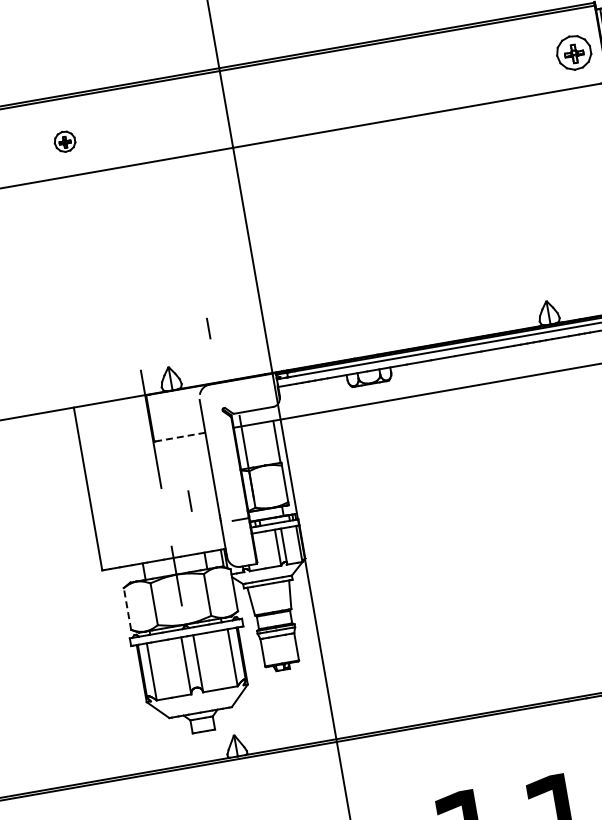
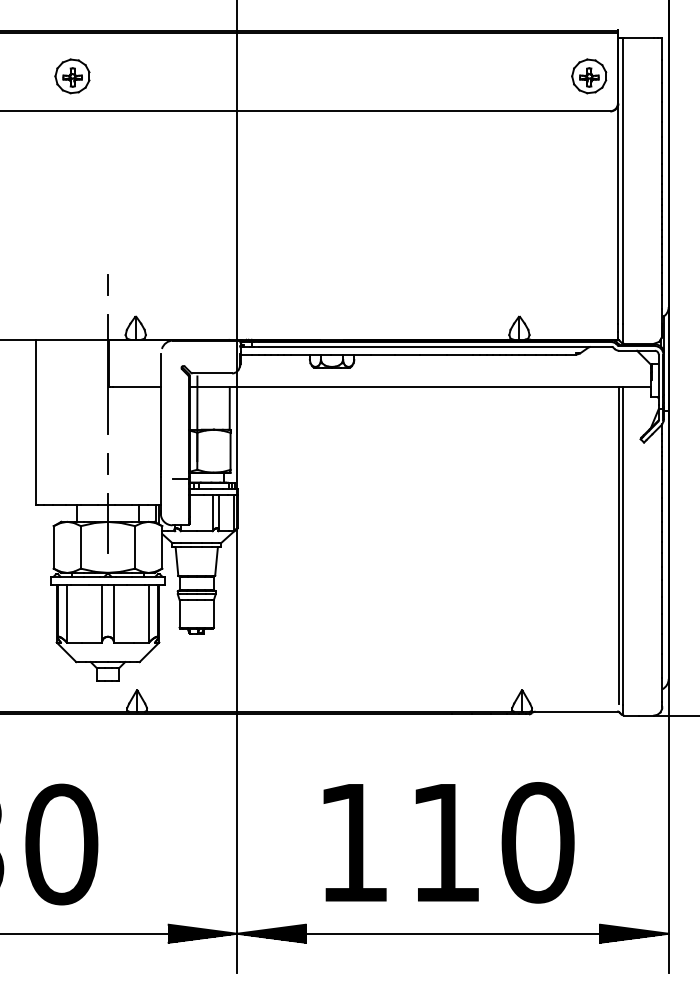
part: (64, 141) -> (72, 76), size x1.67
line: (208, 328) -> (107, 284), moved
line: (181, 437) -> (136, 387), dashed -> solid
line: (189, 500) -> (107, 463), moved
line: (127, 608) -> (53, 546), dashed -> solid

